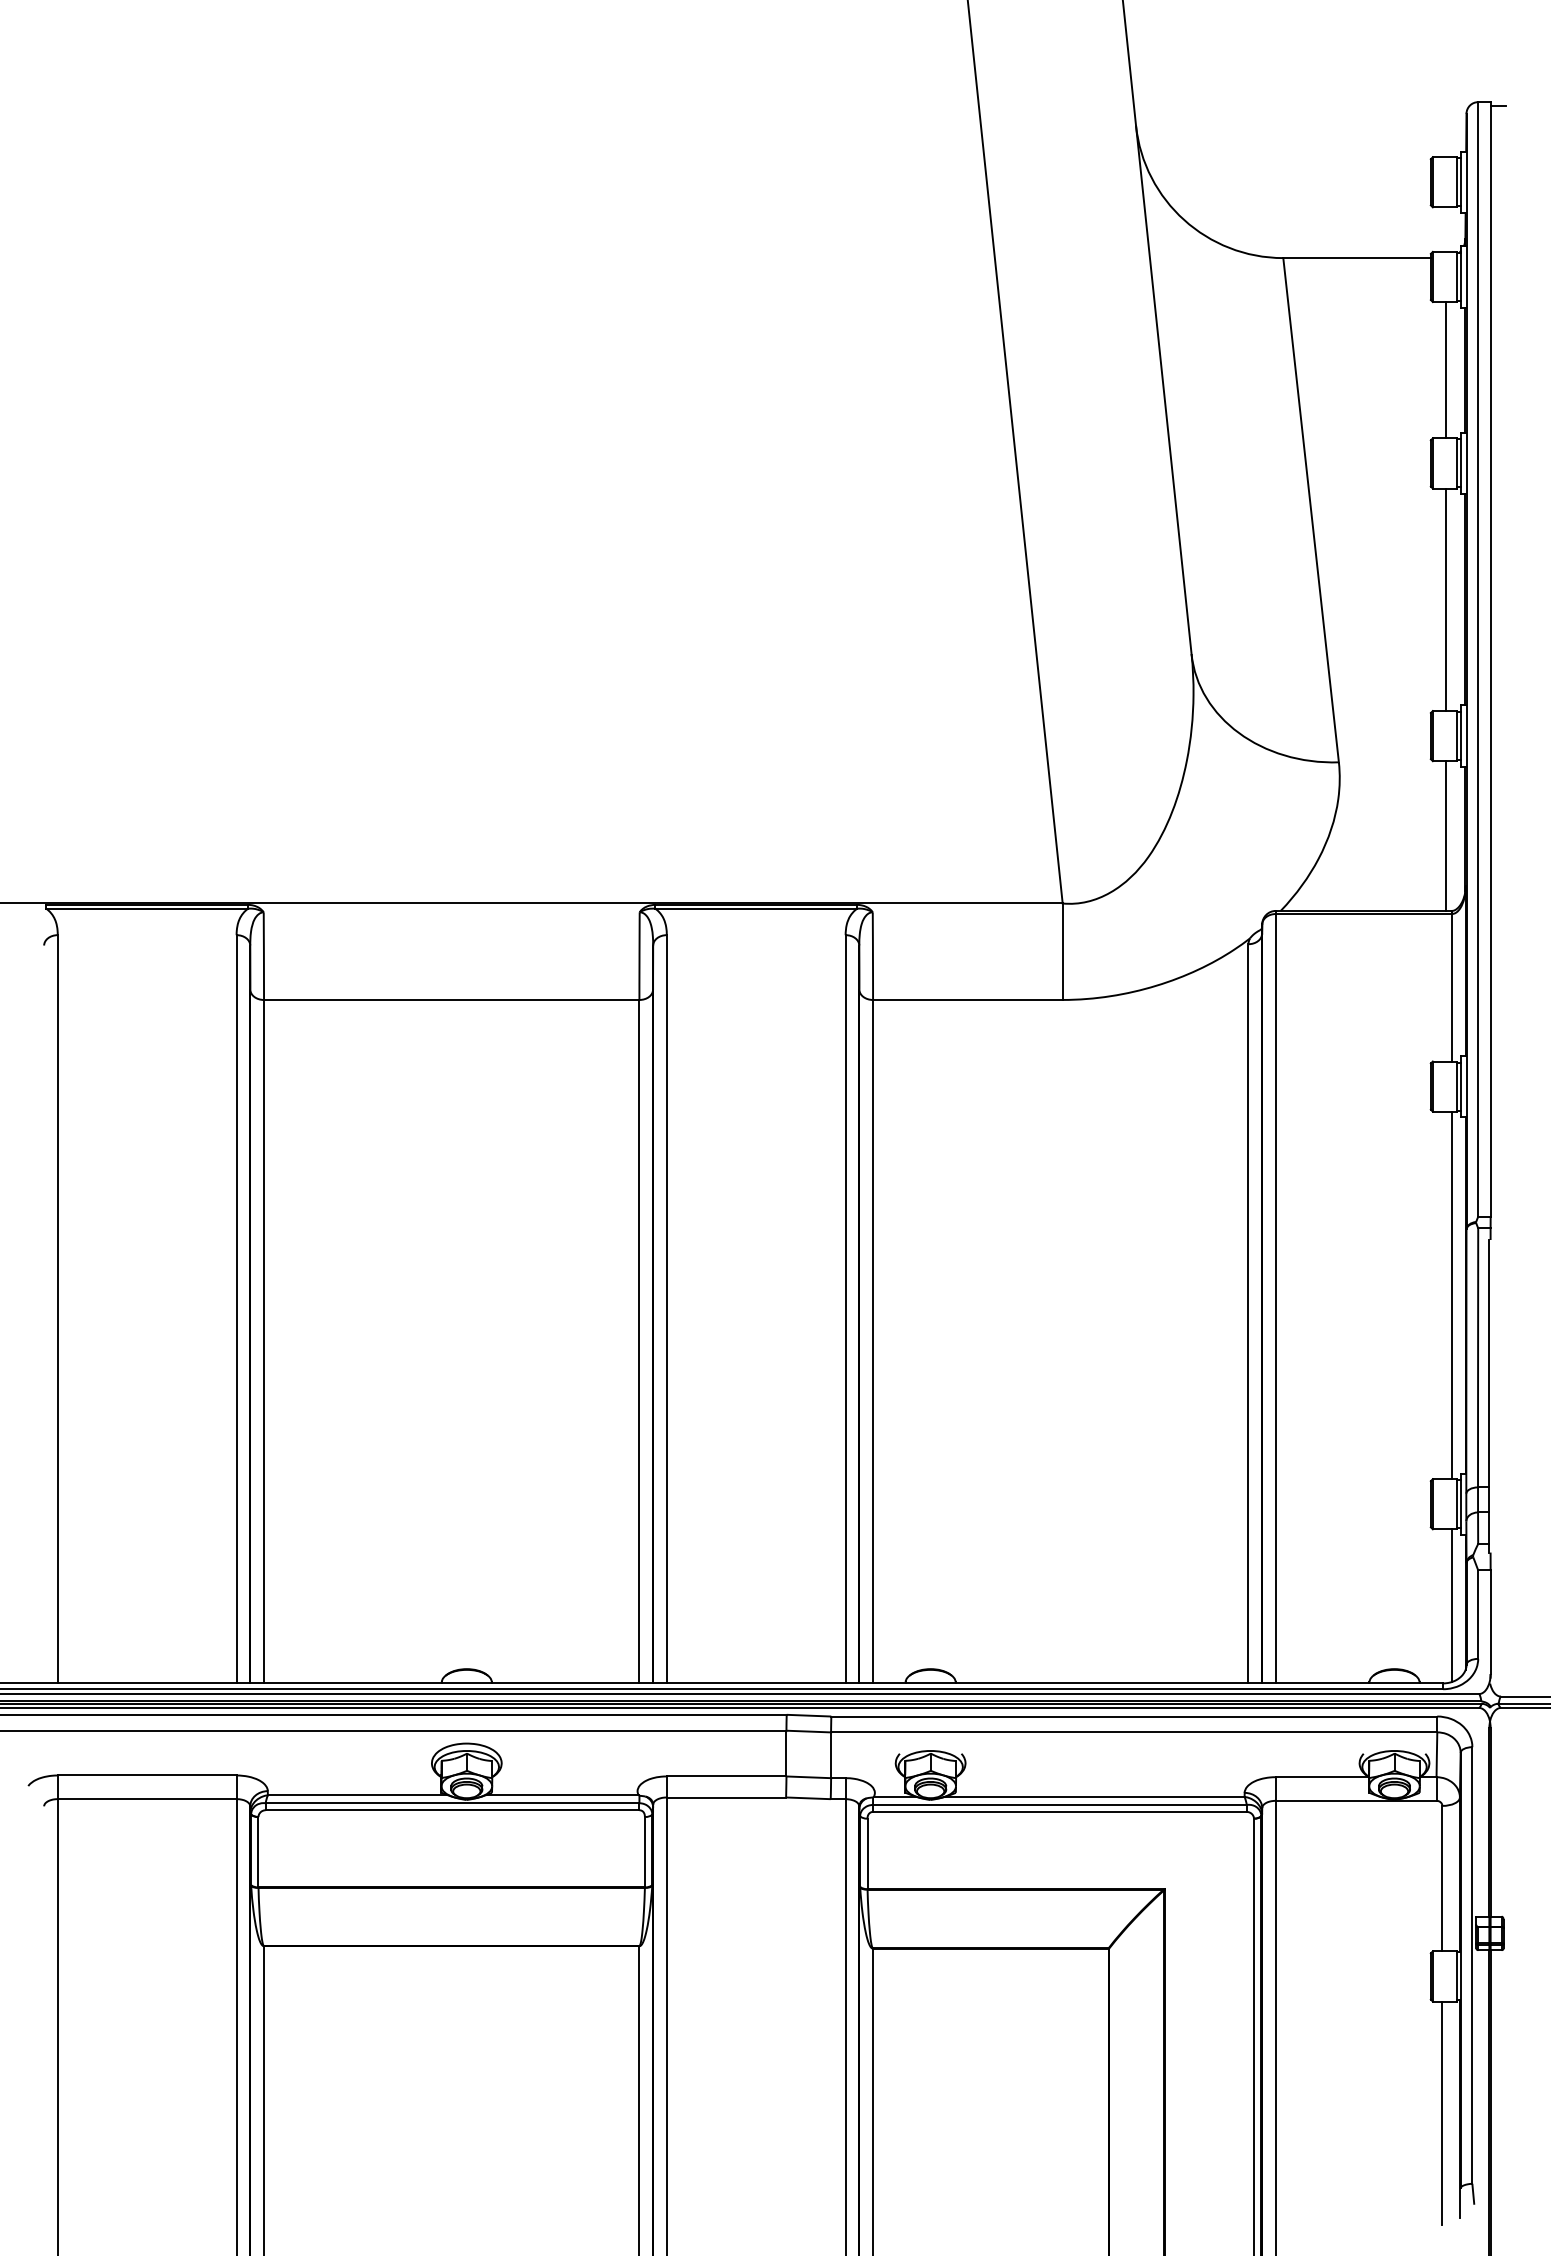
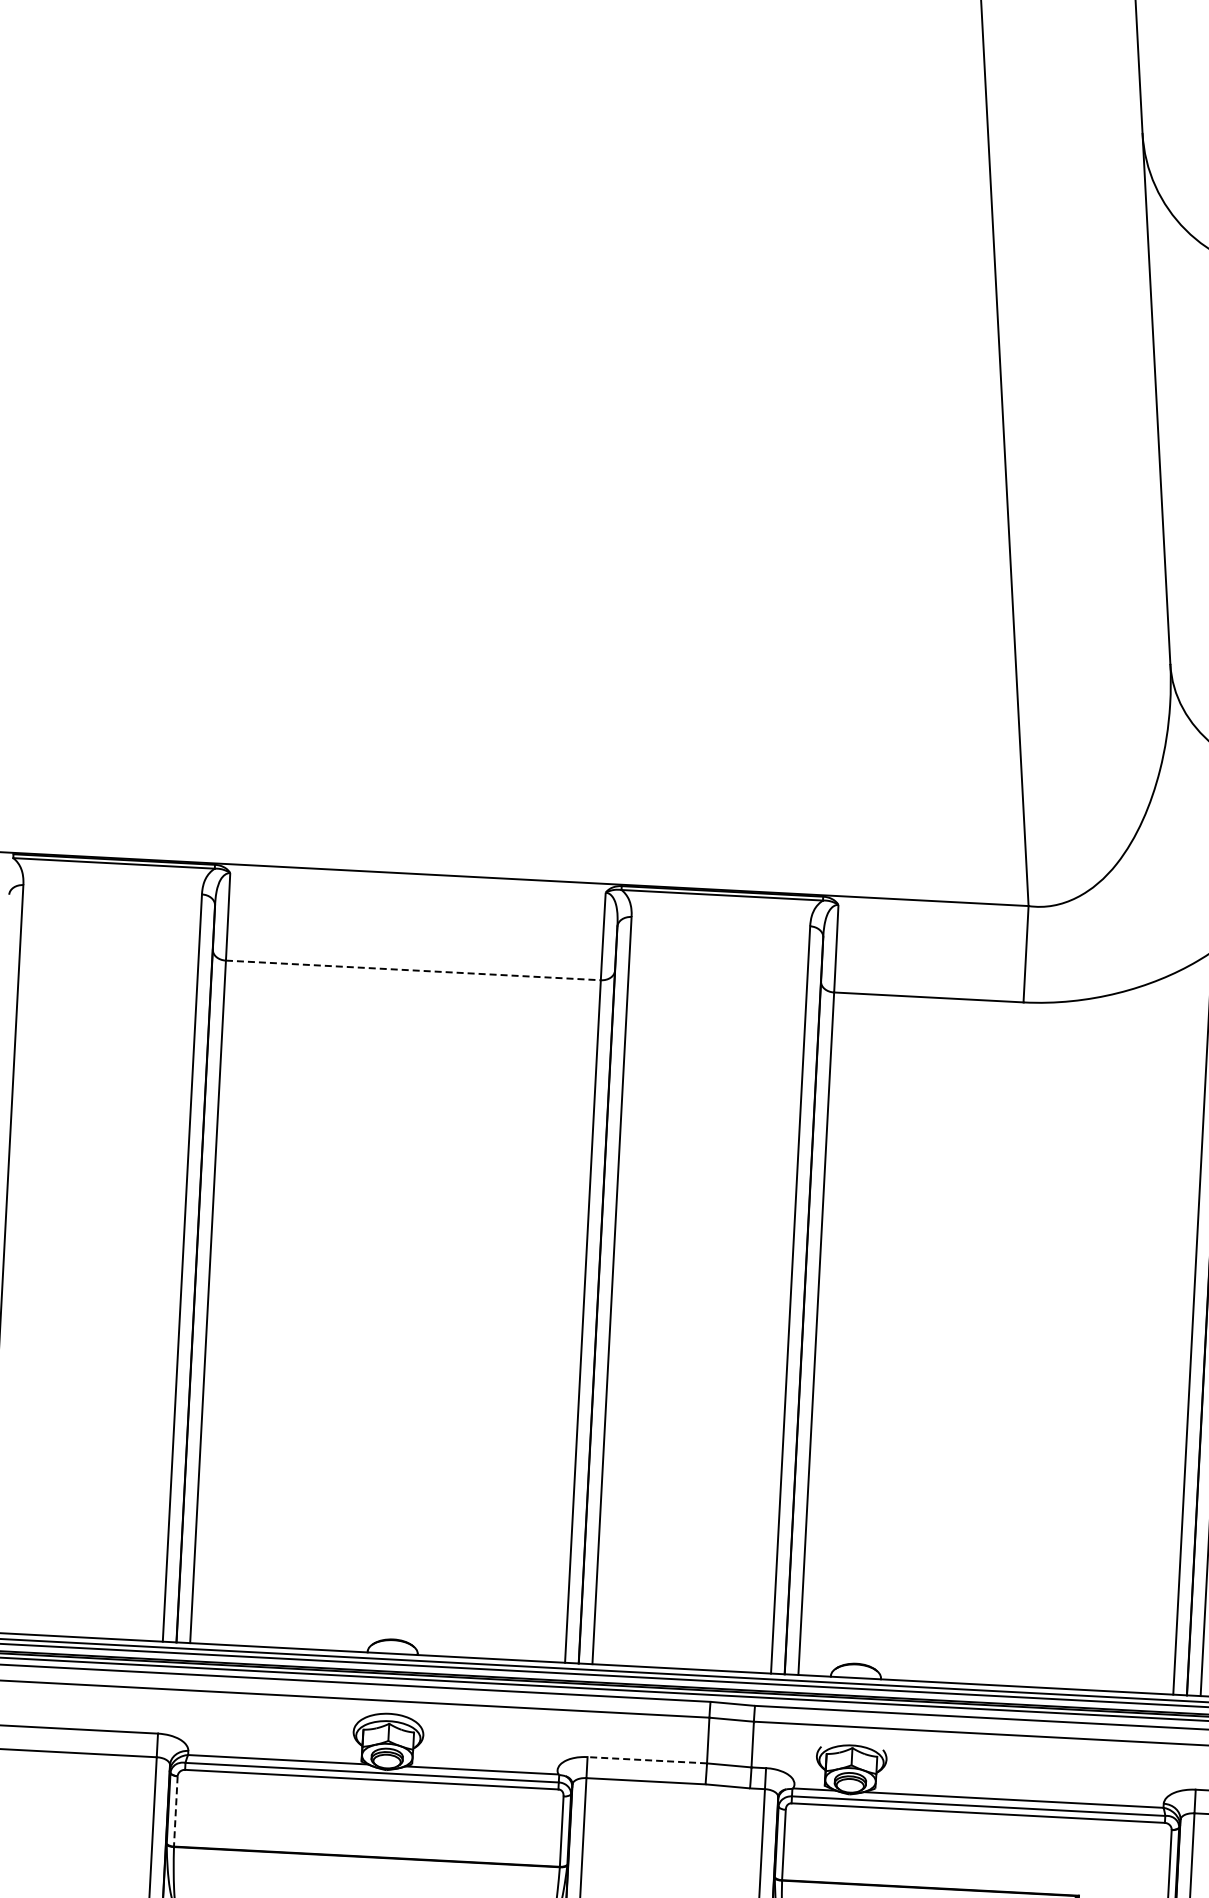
line: (451, 999) -> (413, 969), solid -> dashed
line: (726, 1776) -> (647, 1760), solid -> dashed
line: (258, 1852) -> (175, 1811), solid -> dashed

